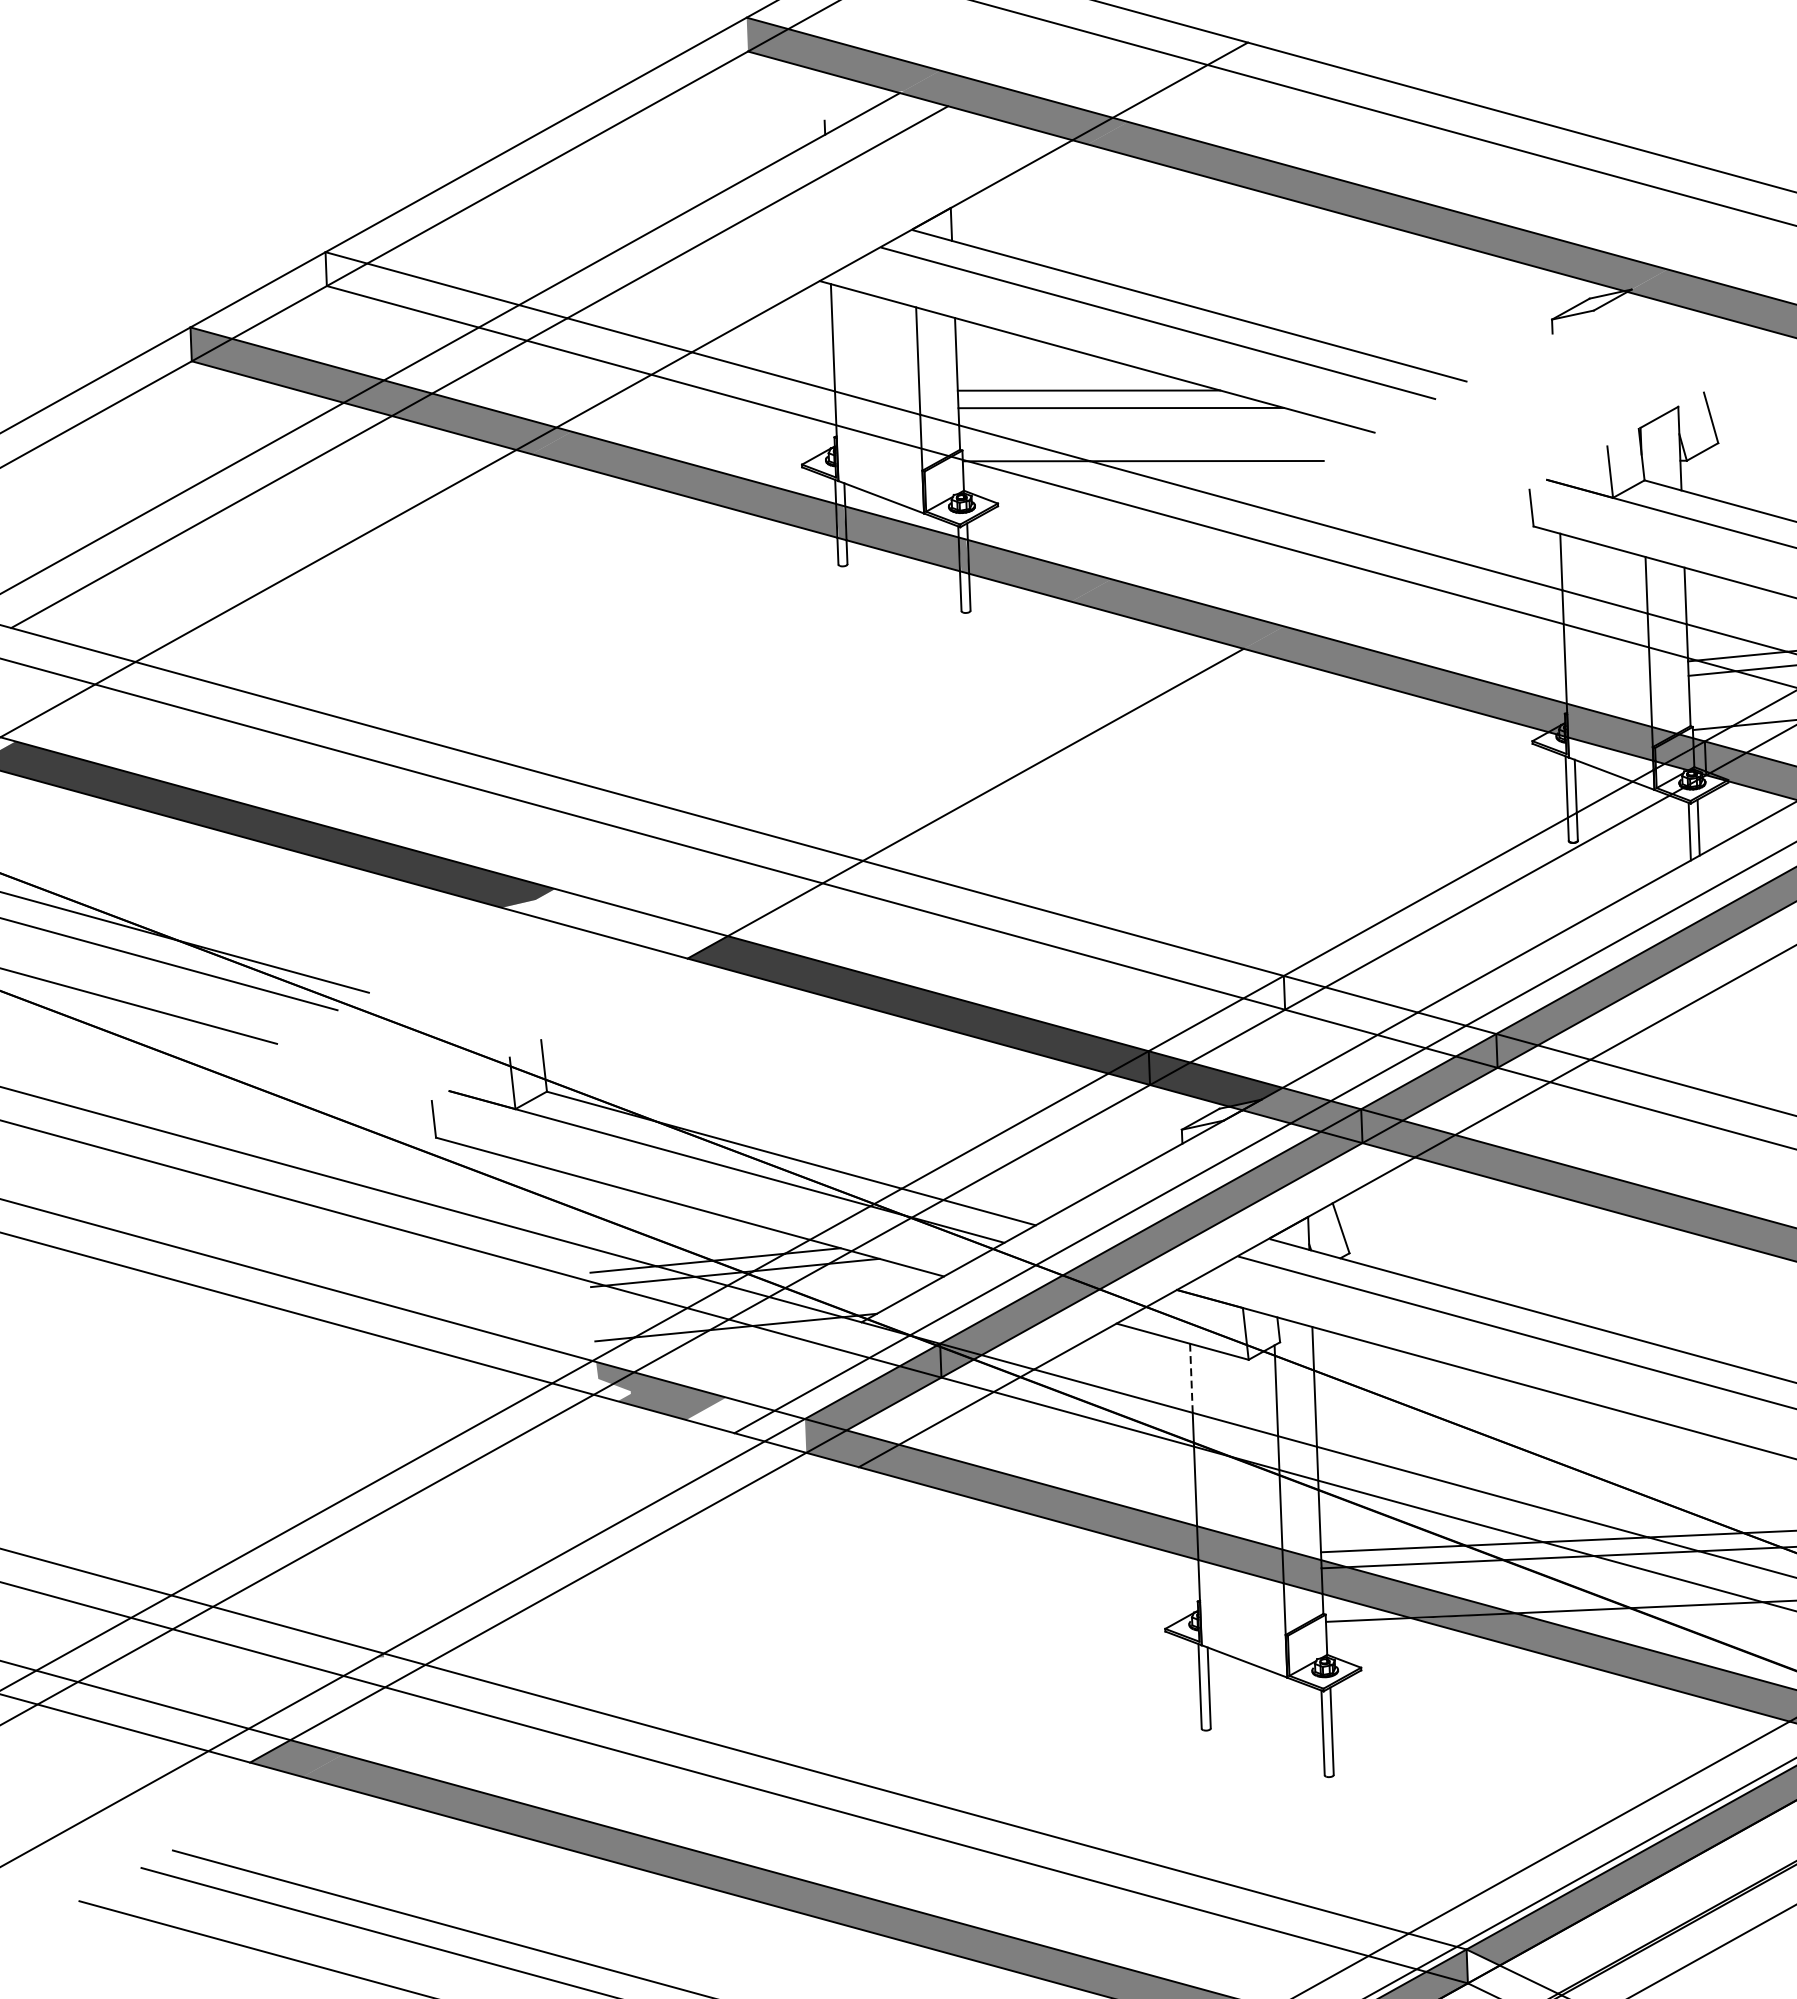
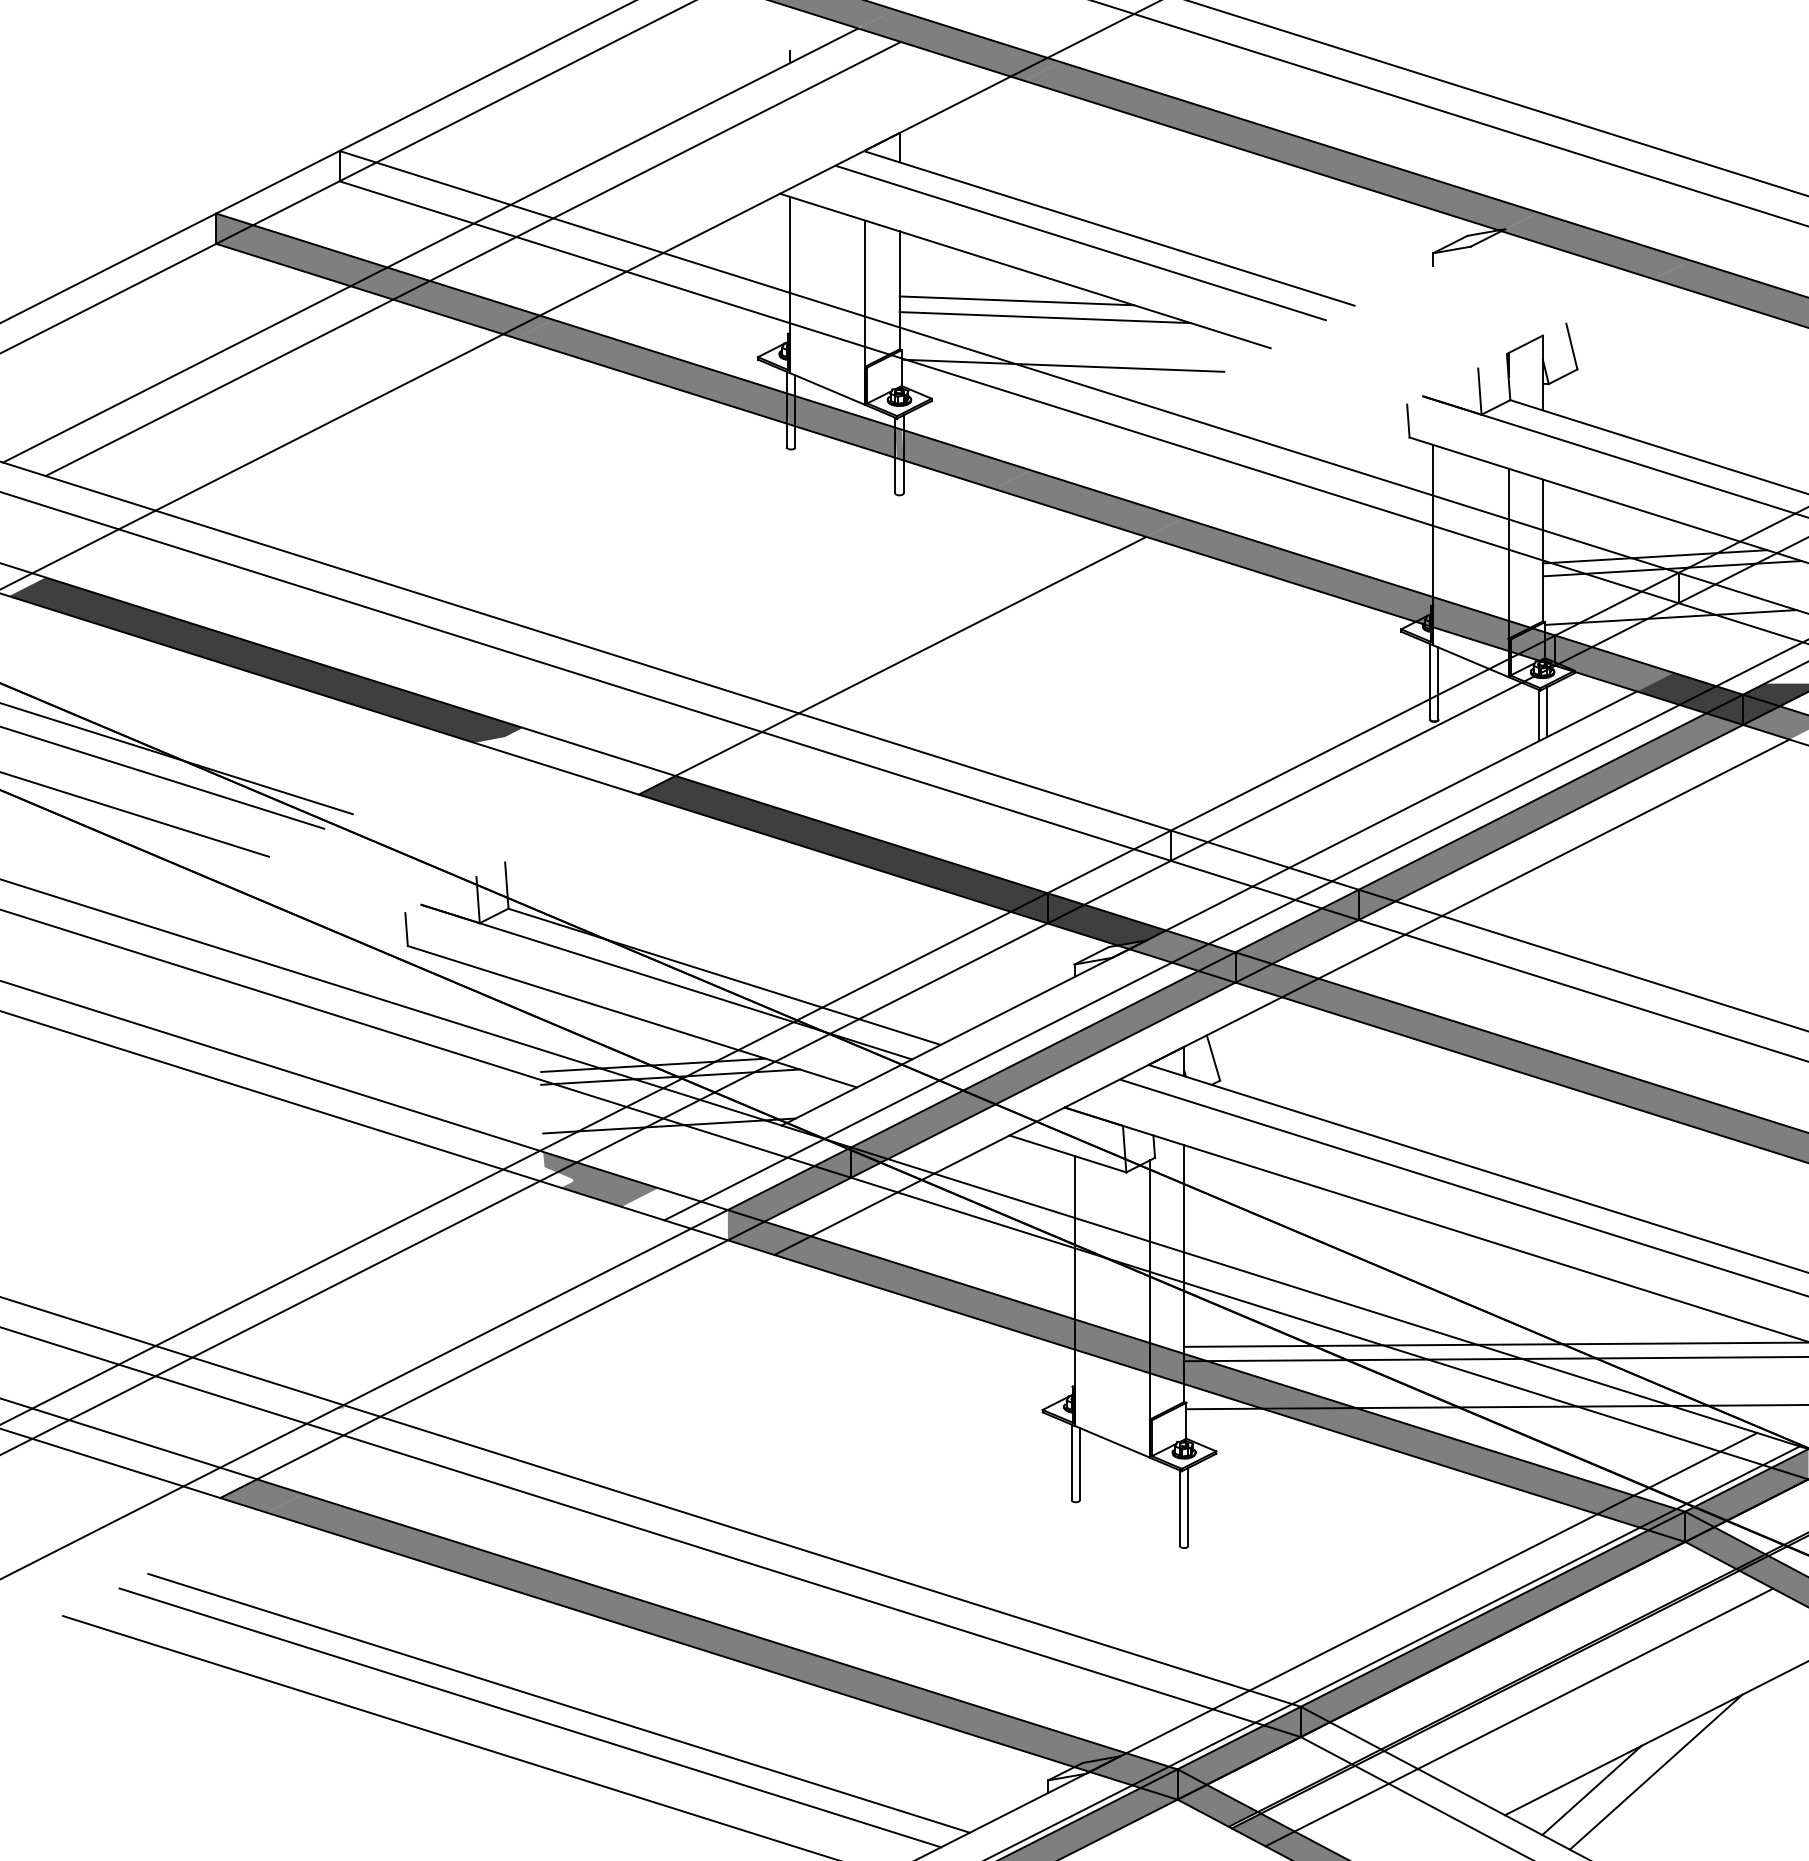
line: (1191, 1377) -> (1074, 1186), dashed -> solid
fill: (1483, 1965) -> (1315, 1721), added

